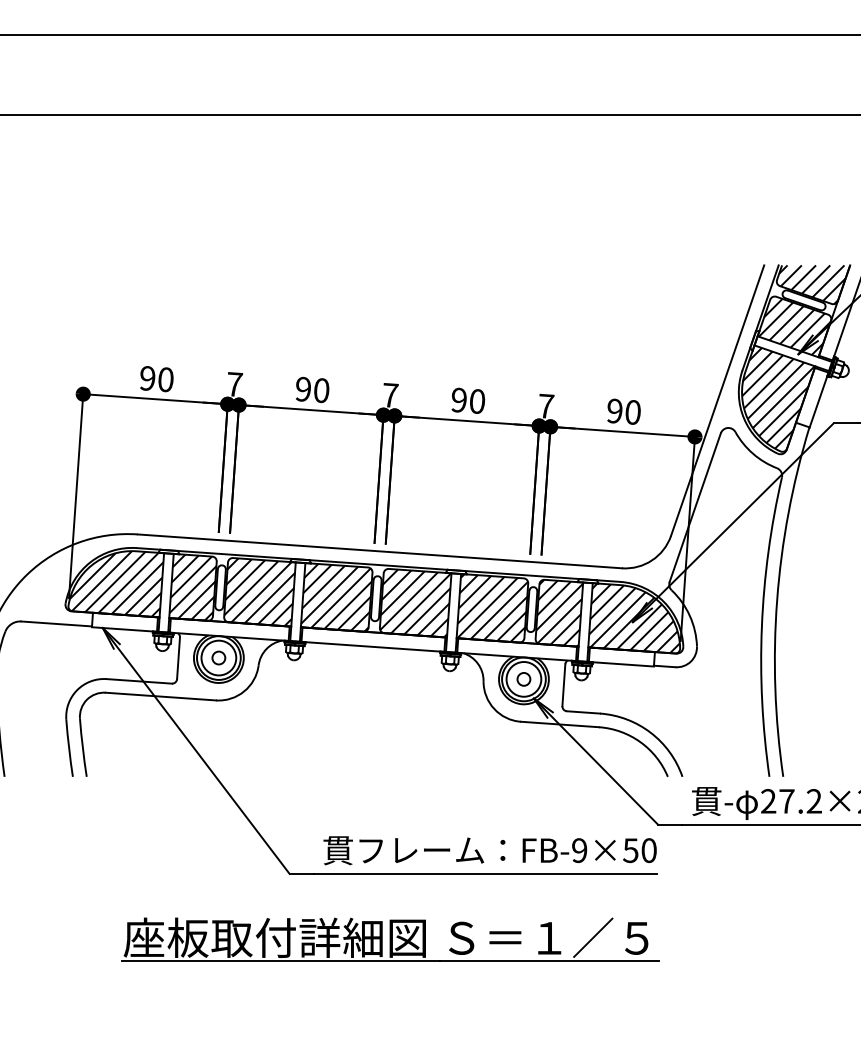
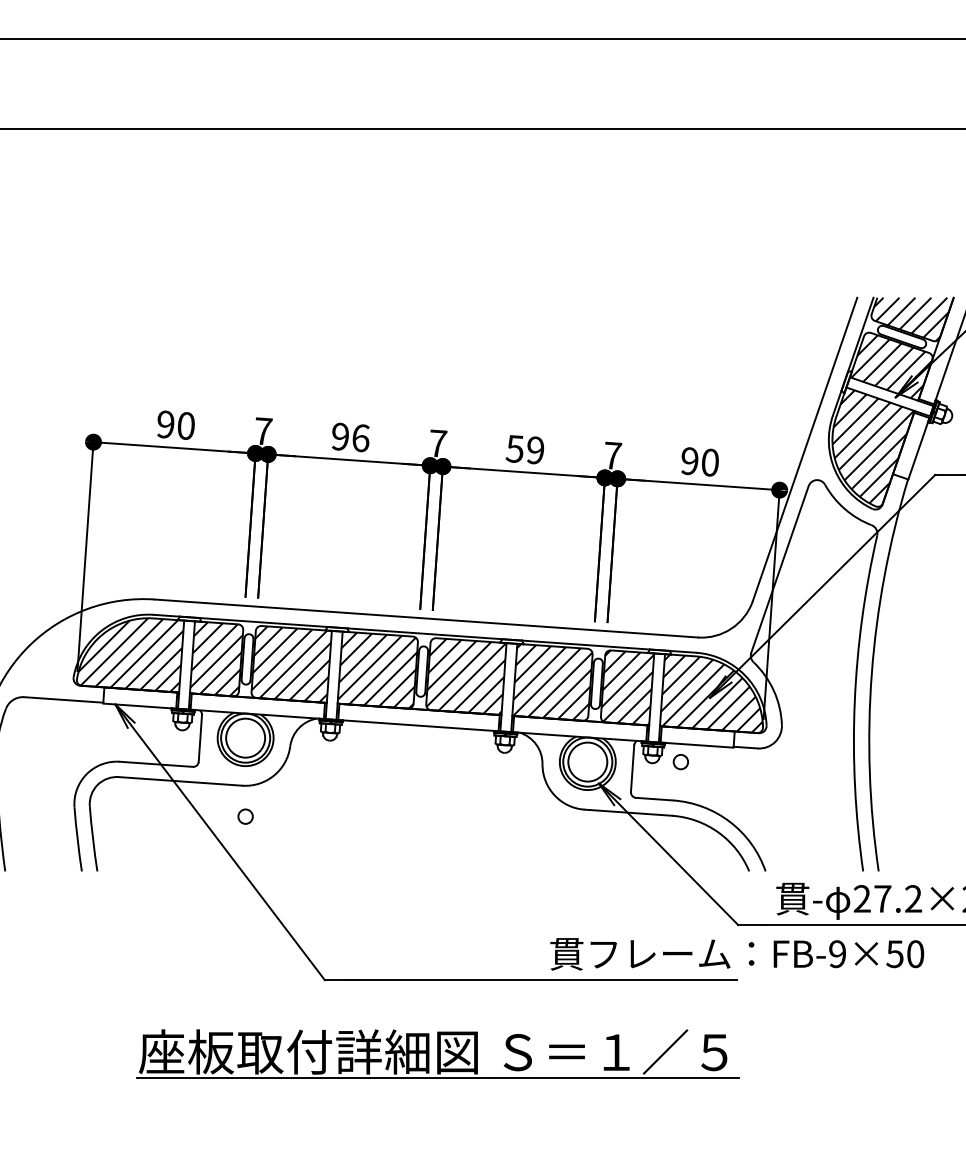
text: (321, 390) -> (360, 438), 90 -> 96
text: (467, 400) -> (524, 449), 90 -> 59
circle: (218, 657) -> (245, 816), moved
circle: (523, 679) -> (680, 762), moved
text: (489, 850) -> (736, 954), moved

